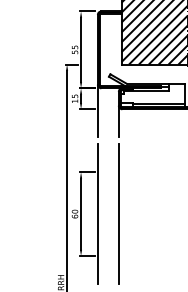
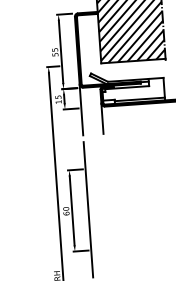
line: (118, 214) -> (108, 208), removed

